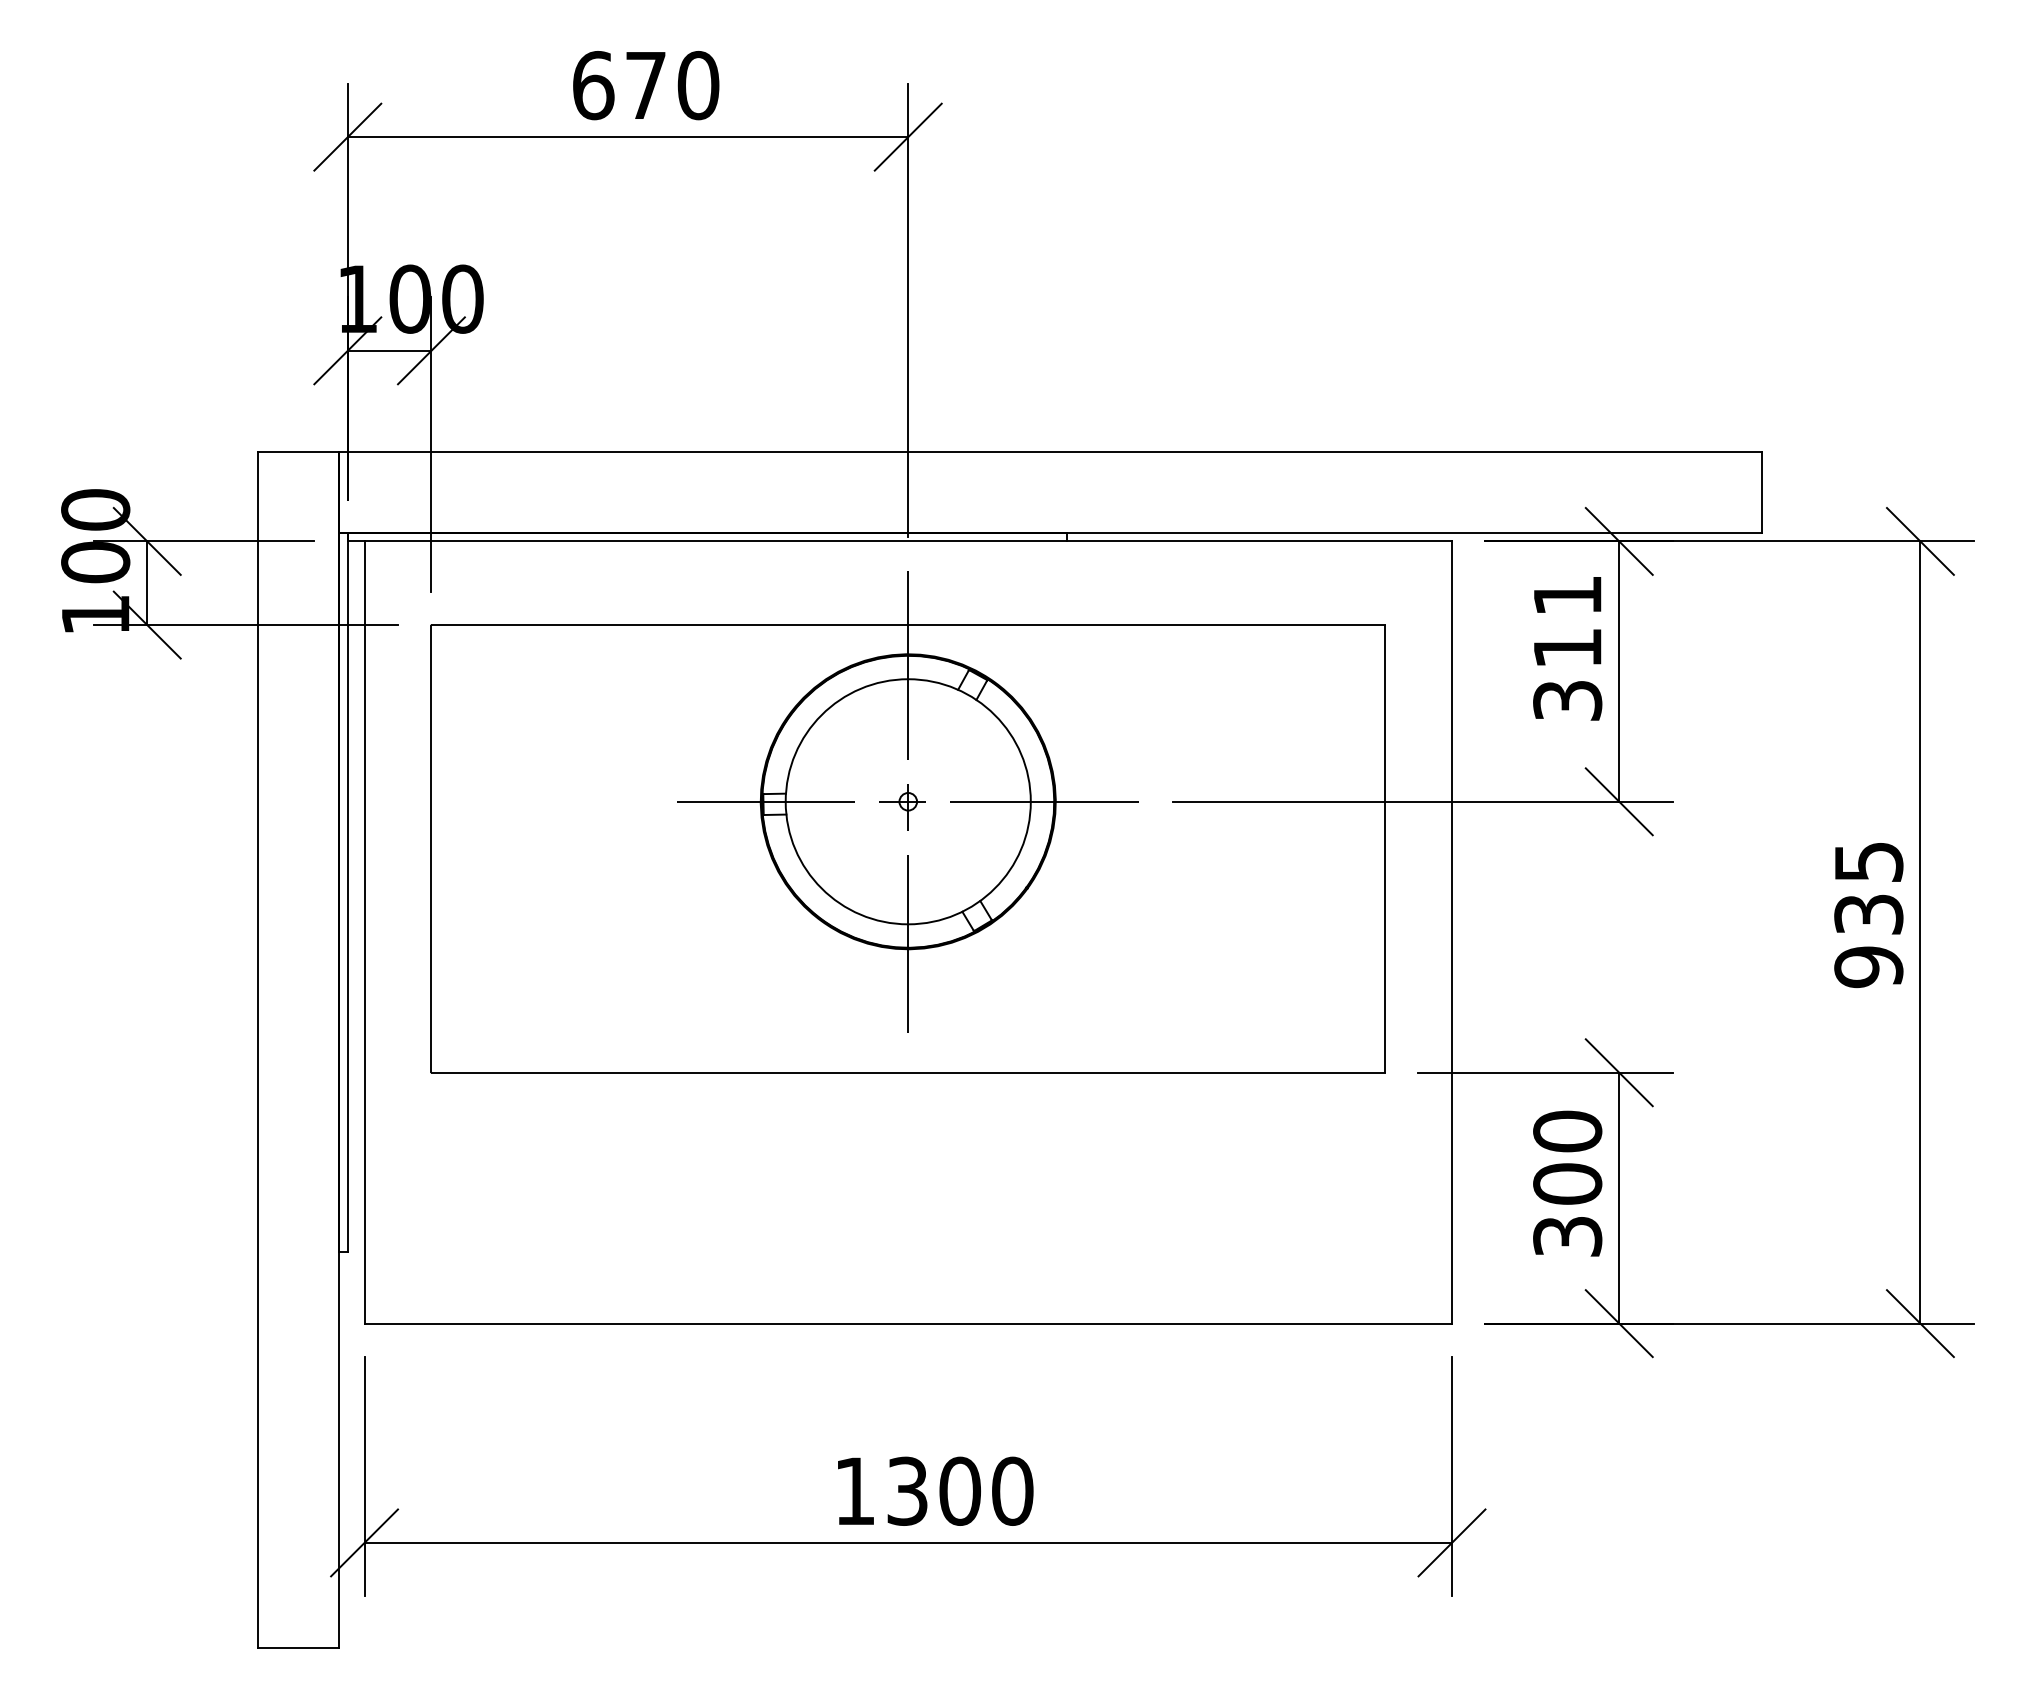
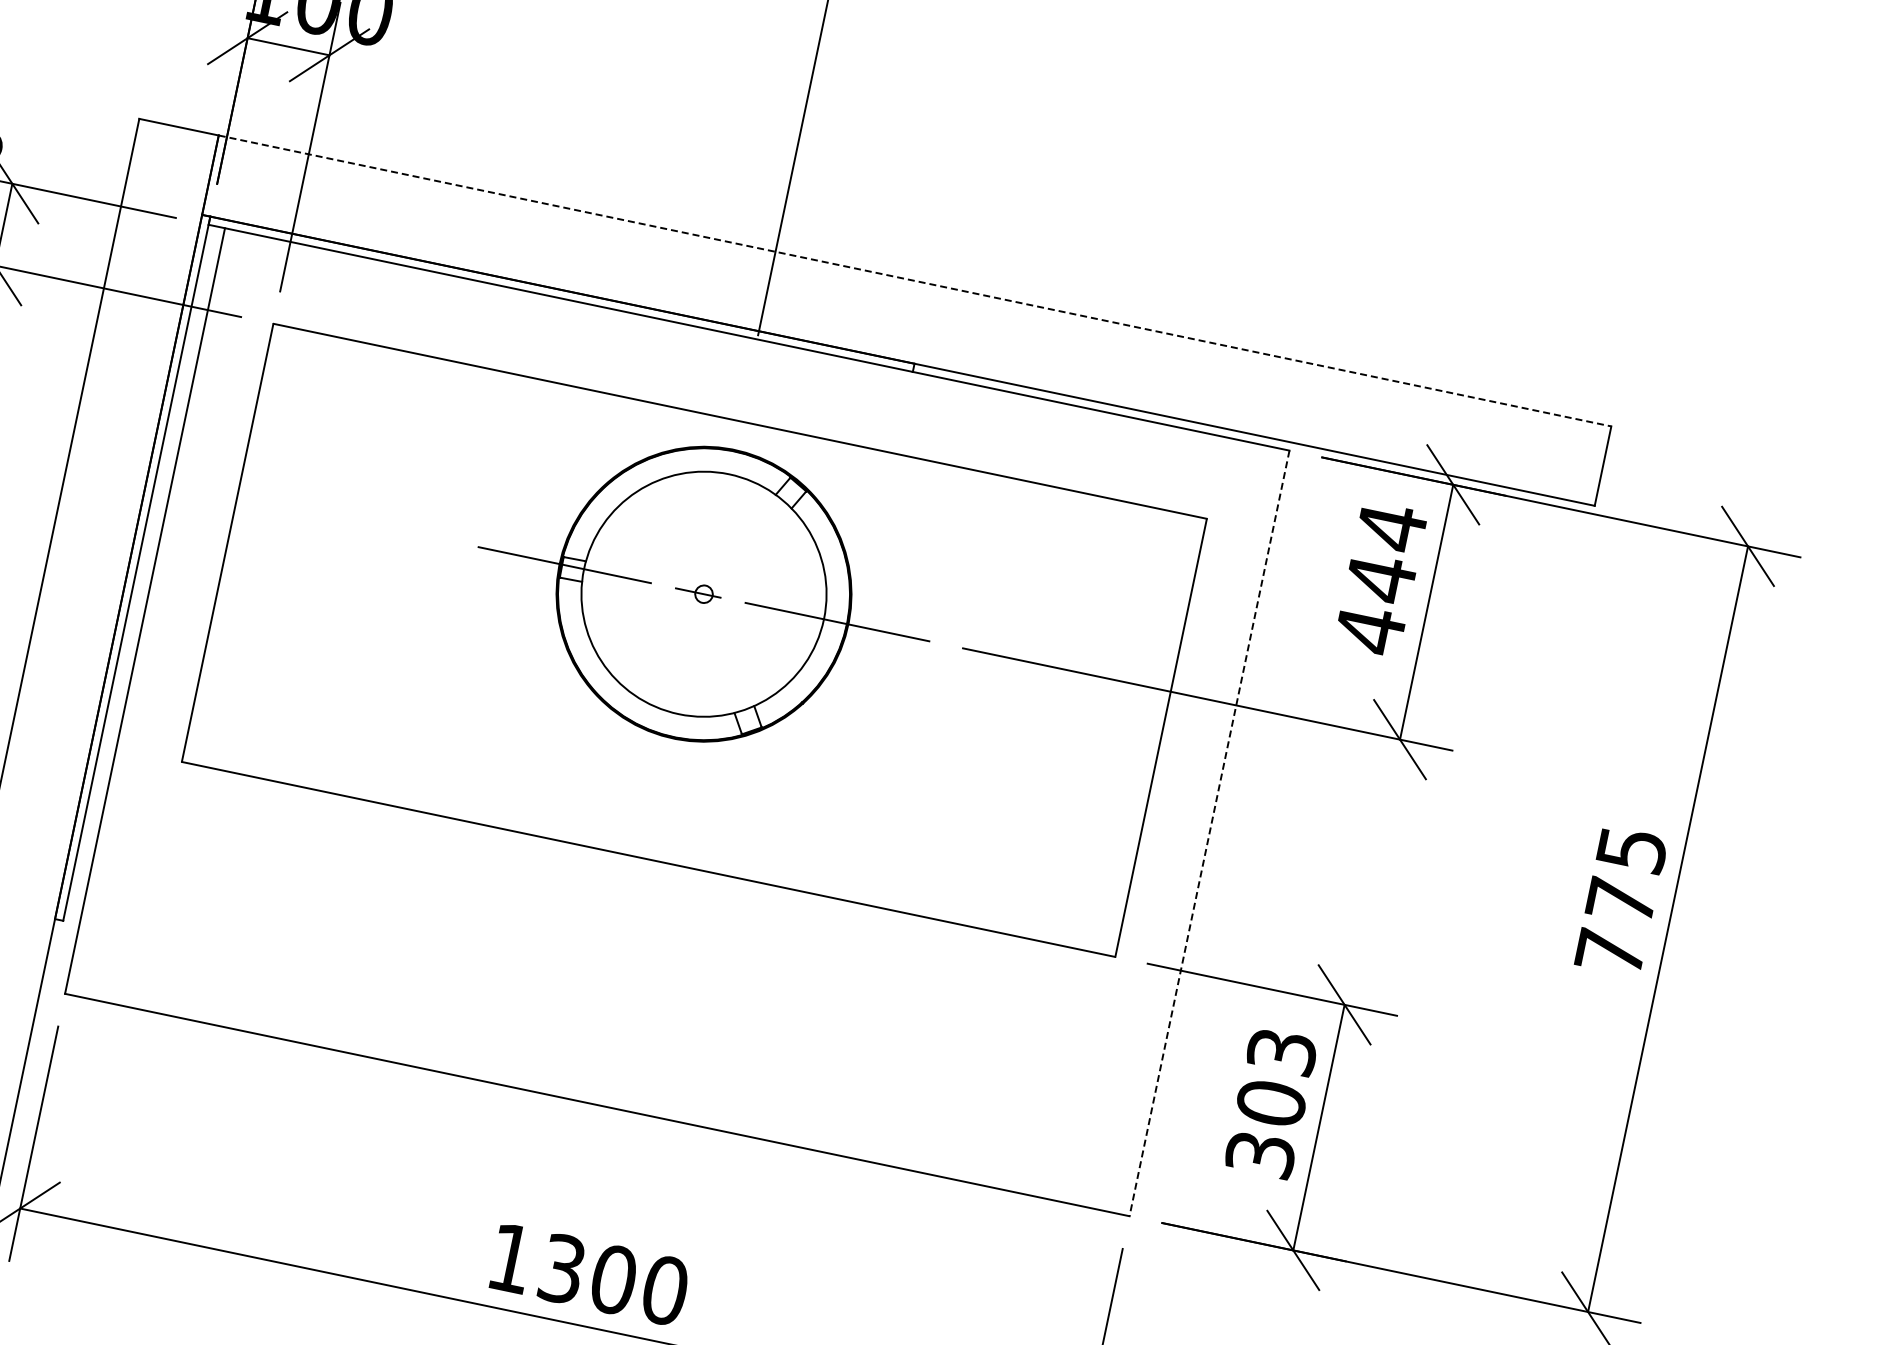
line: (1051, 451) -> (915, 280), solid -> dashed
text: (1567, 648) -> (1380, 579), 311 -> 444
line: (908, 801) -> (704, 594), removed
line: (1452, 933) -> (1209, 834), solid -> dashed
text: (1868, 941) -> (1615, 927), 935 -> 775
text: (1567, 1131) -> (1281, 1051), 300 -> 303

